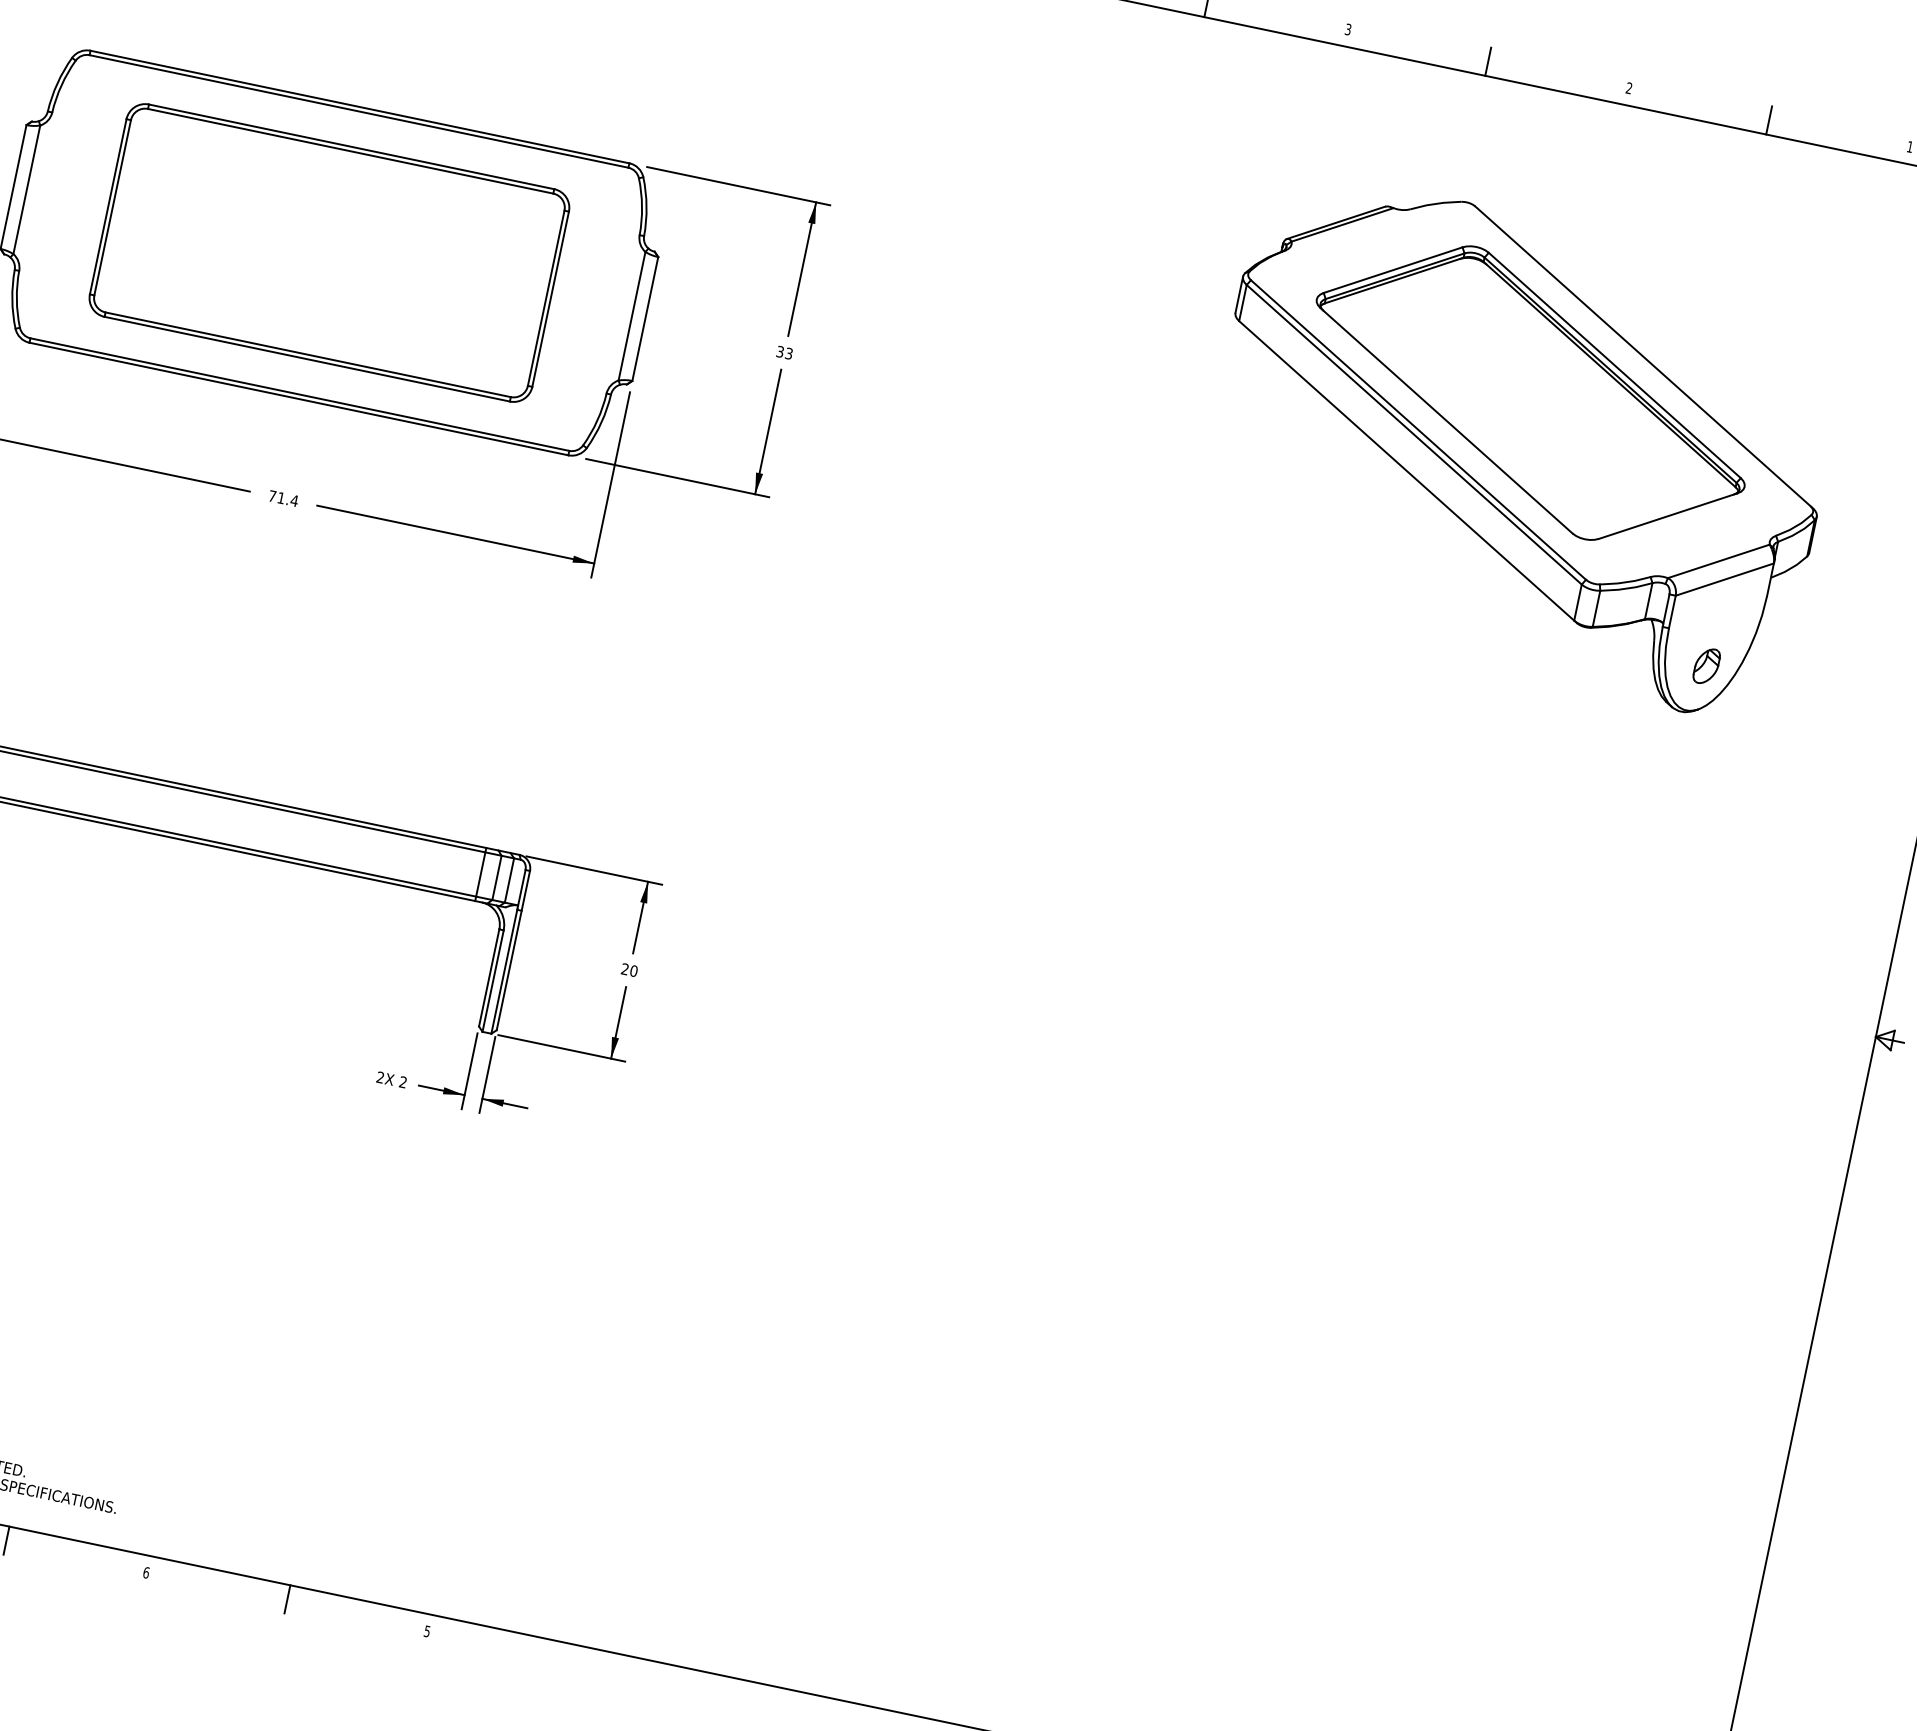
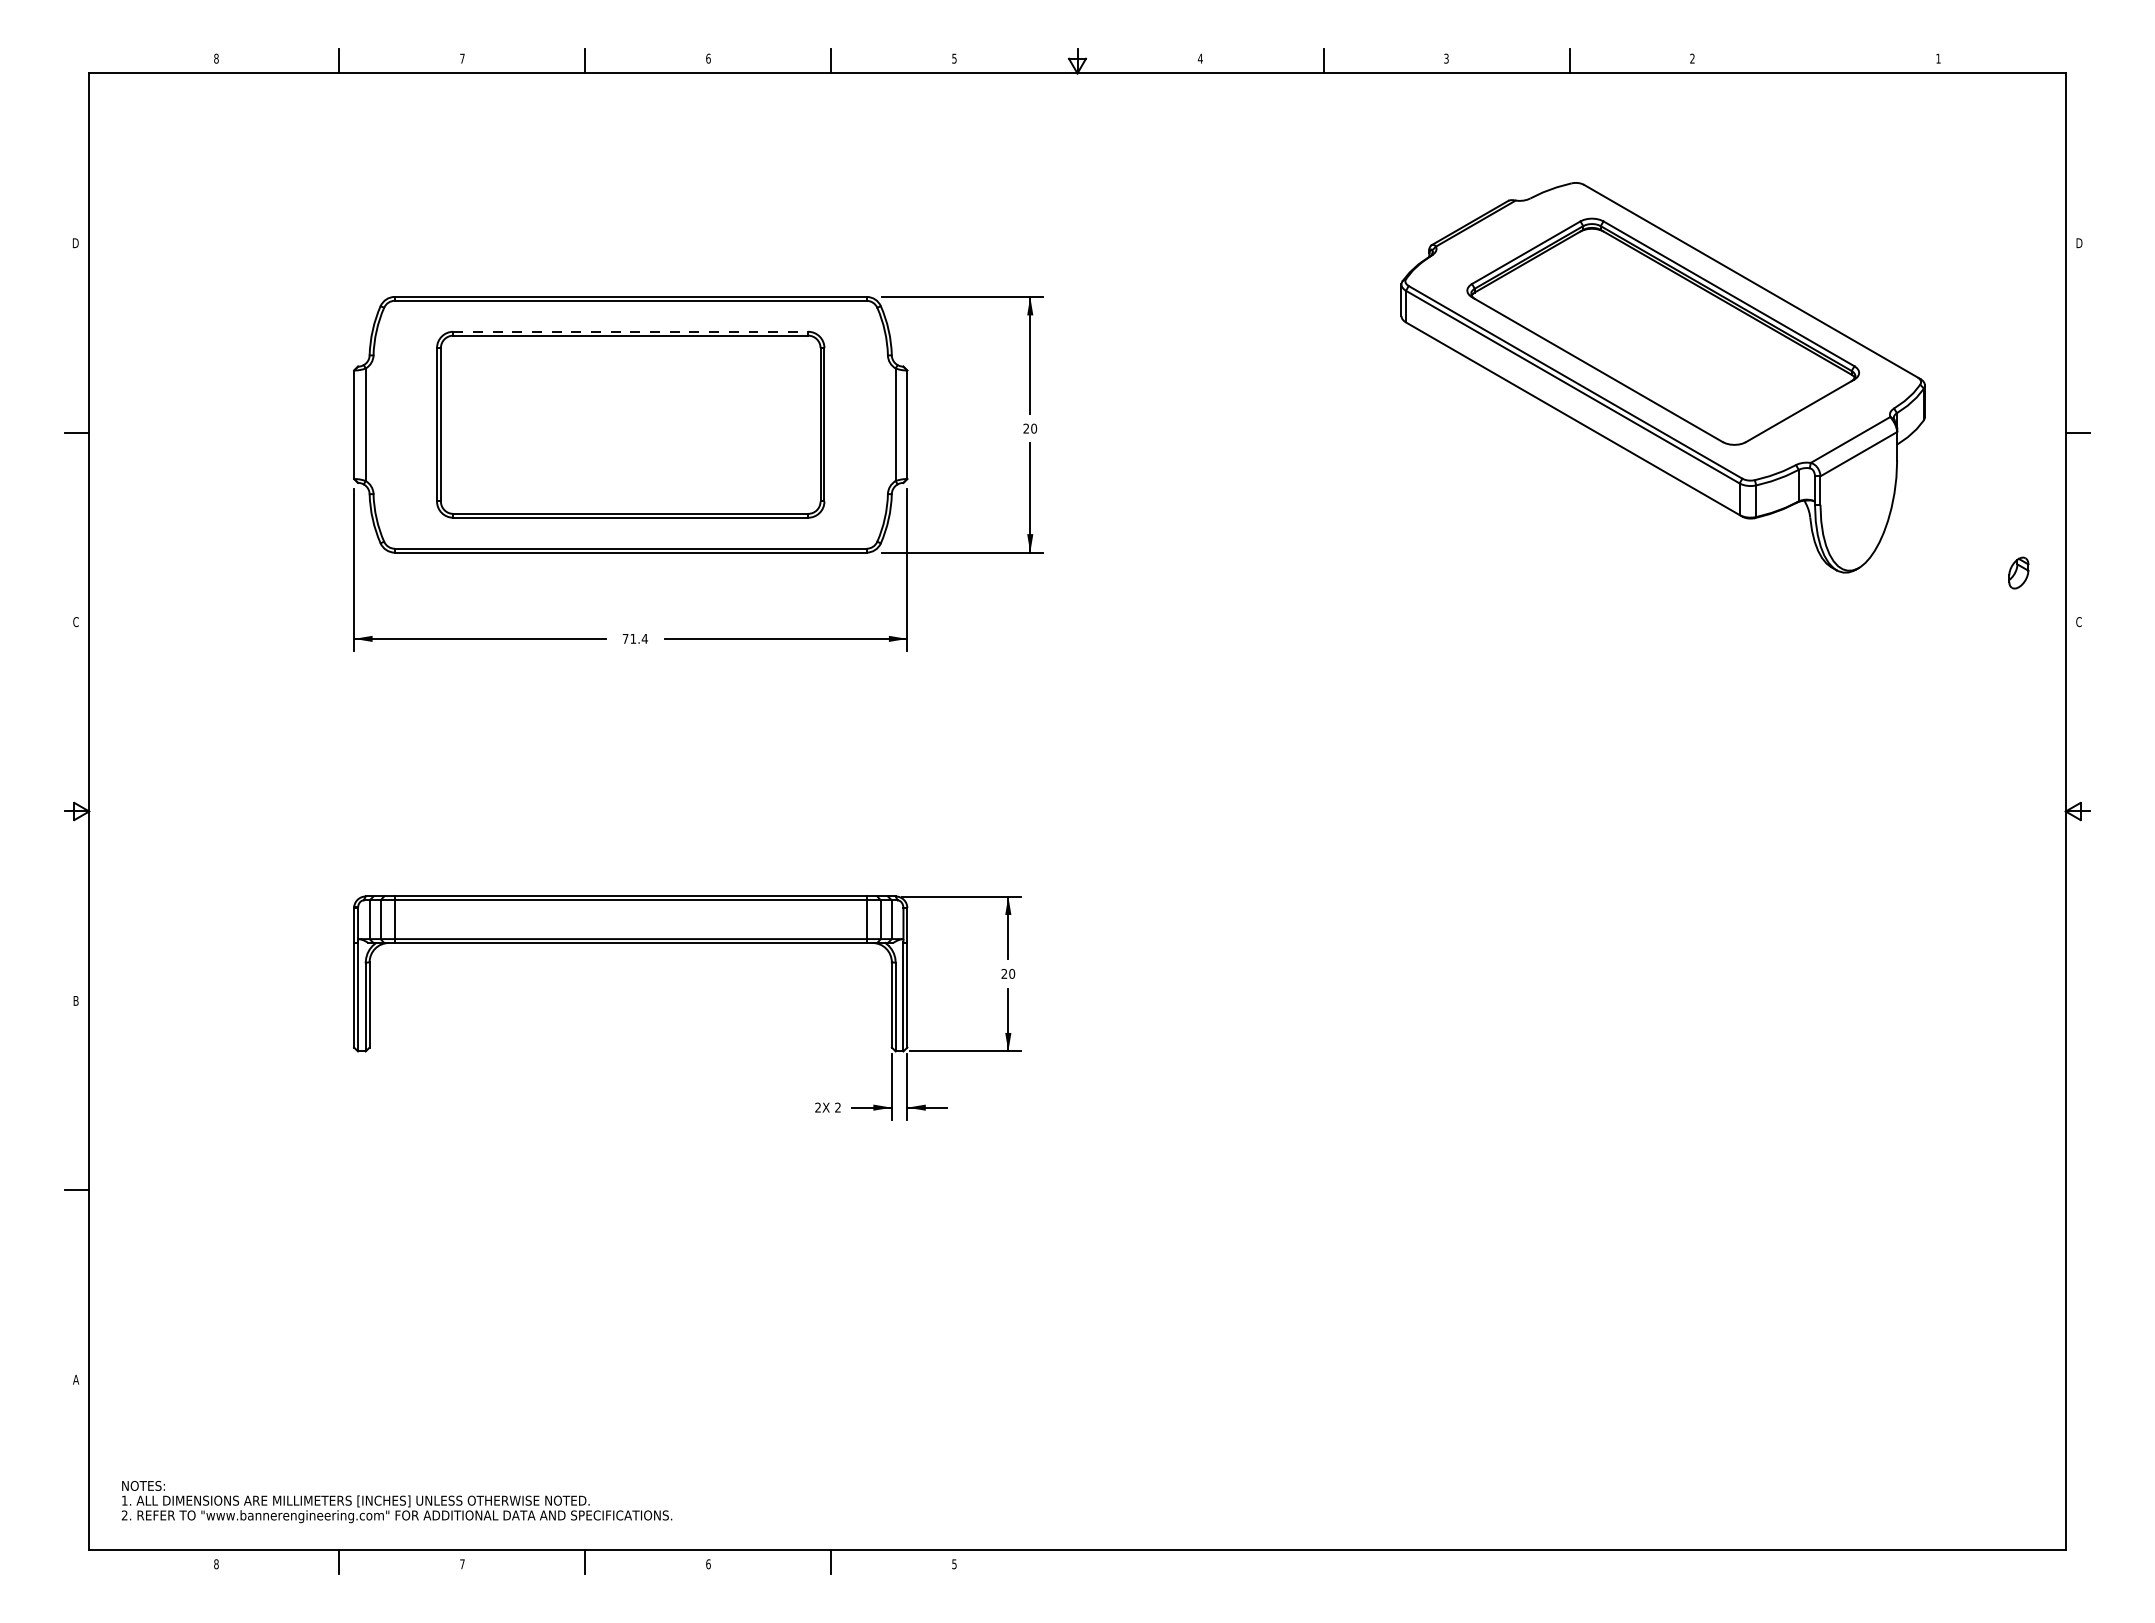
line: (1769, 119) -> (1815, 60), removed
line: (352, 146) -> (631, 331), solid -> dashed
text: (785, 352) -> (1030, 428), 33 -> 20
part: (1706, 665) -> (2018, 572), moved

